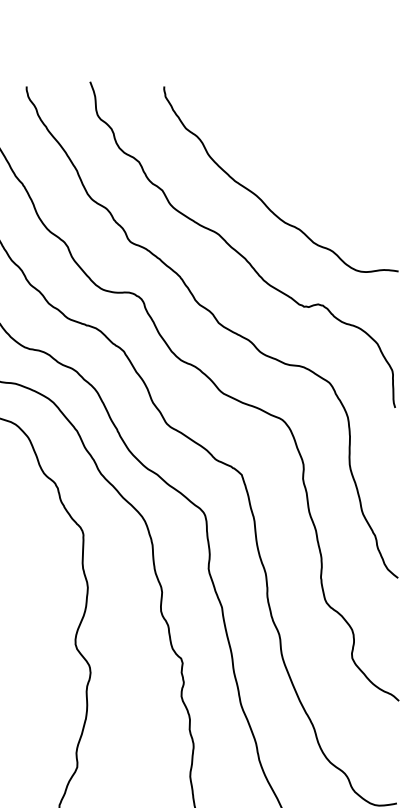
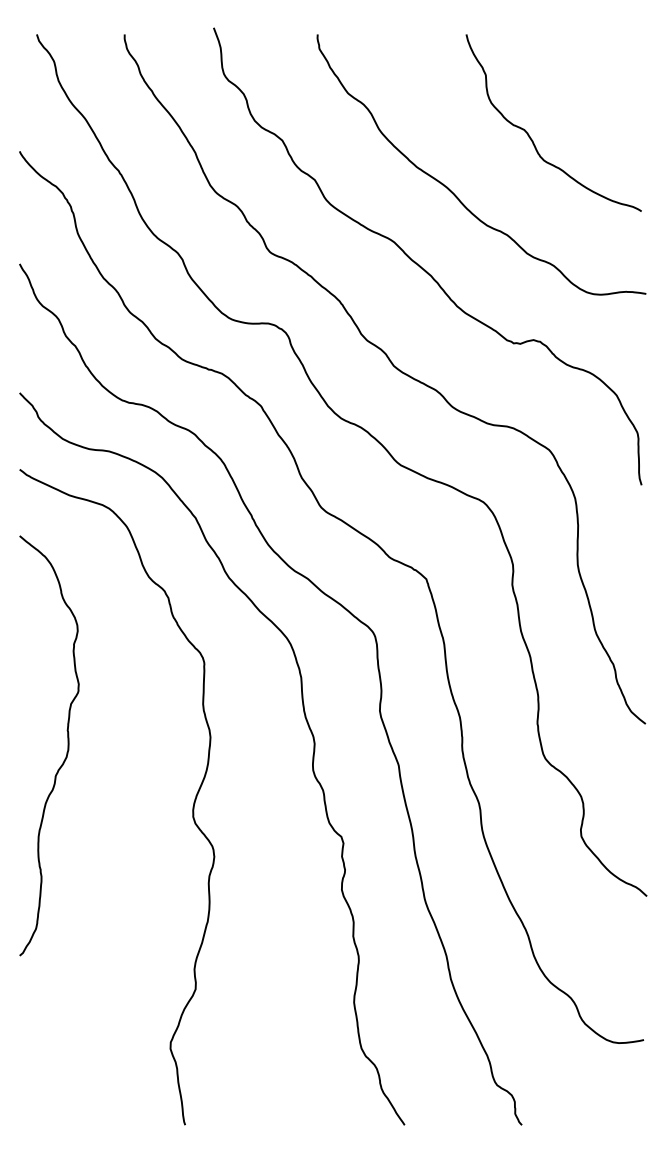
curve: (316, 159) -> (531, 137), added

